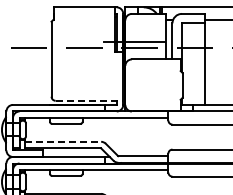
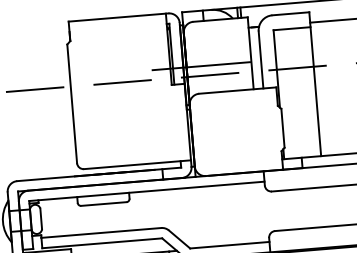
line: (89, 100) -> (137, 164), dashed -> solid
line: (63, 141) -> (101, 232), dashed -> solid

